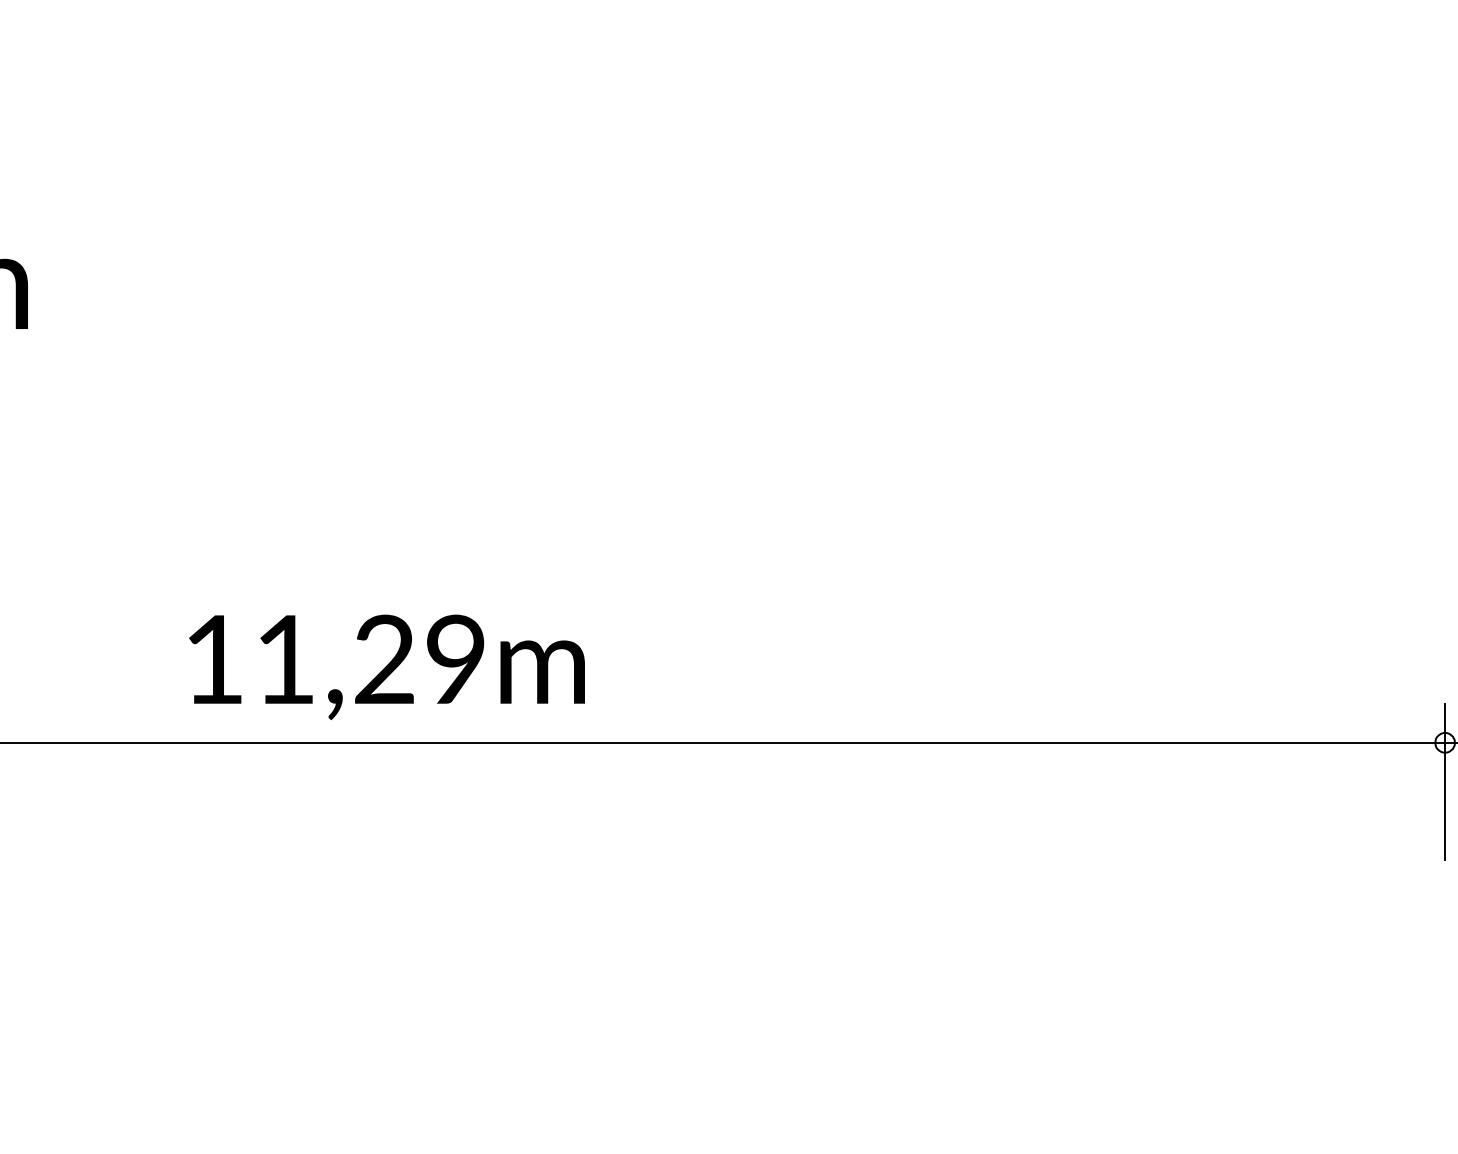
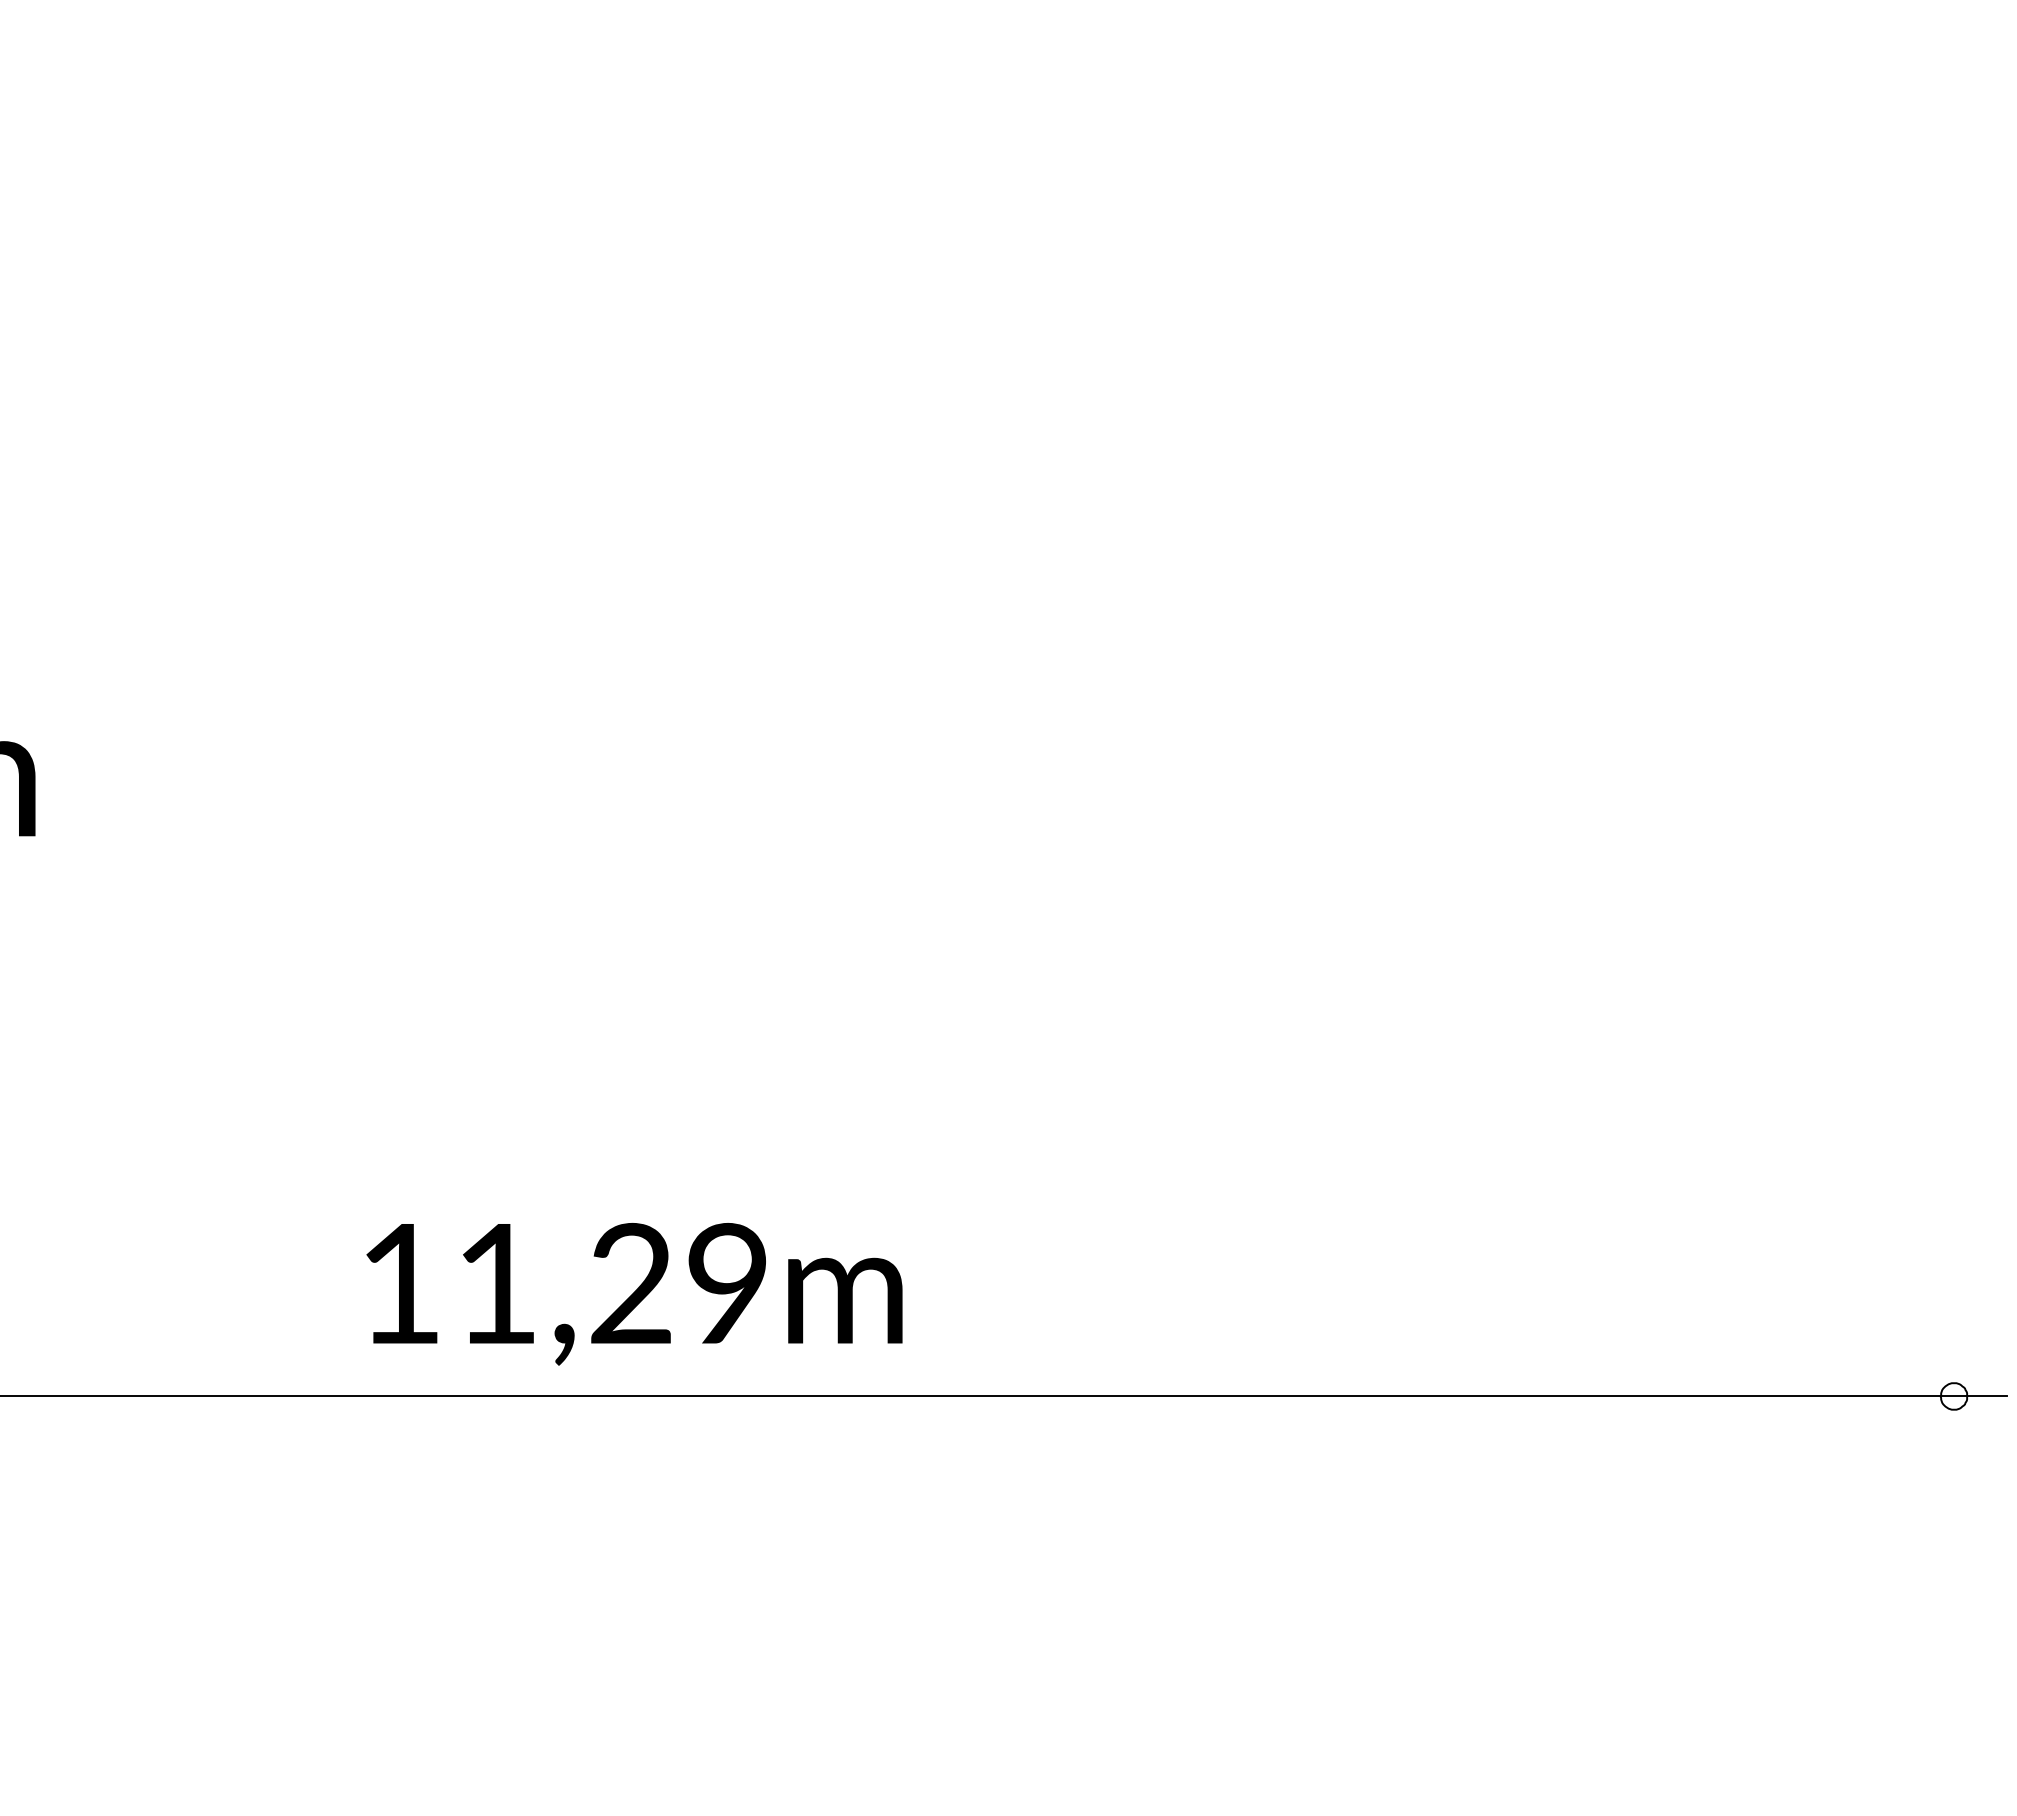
text: (387, 667) -> (634, 1294), moved
line: (1444, 782) -> (1953, 1449), removed

